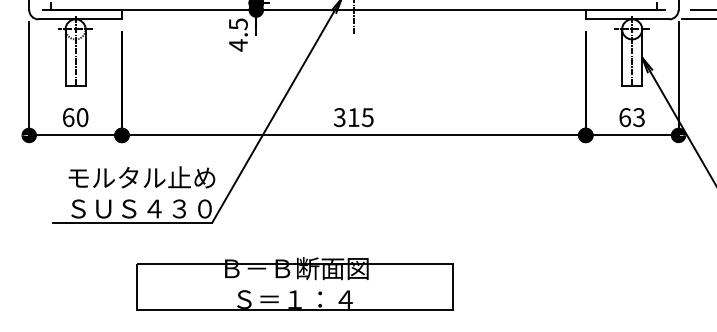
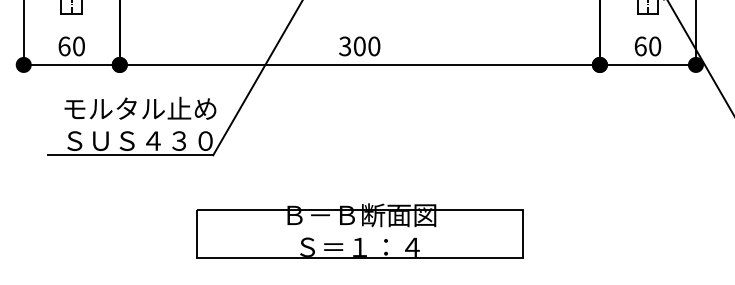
text: (360, 117) -> (366, 46), 315 -> 300
text: (638, 117) -> (654, 46), 63 -> 60
part: (294, 283) -> (359, 230), moved

